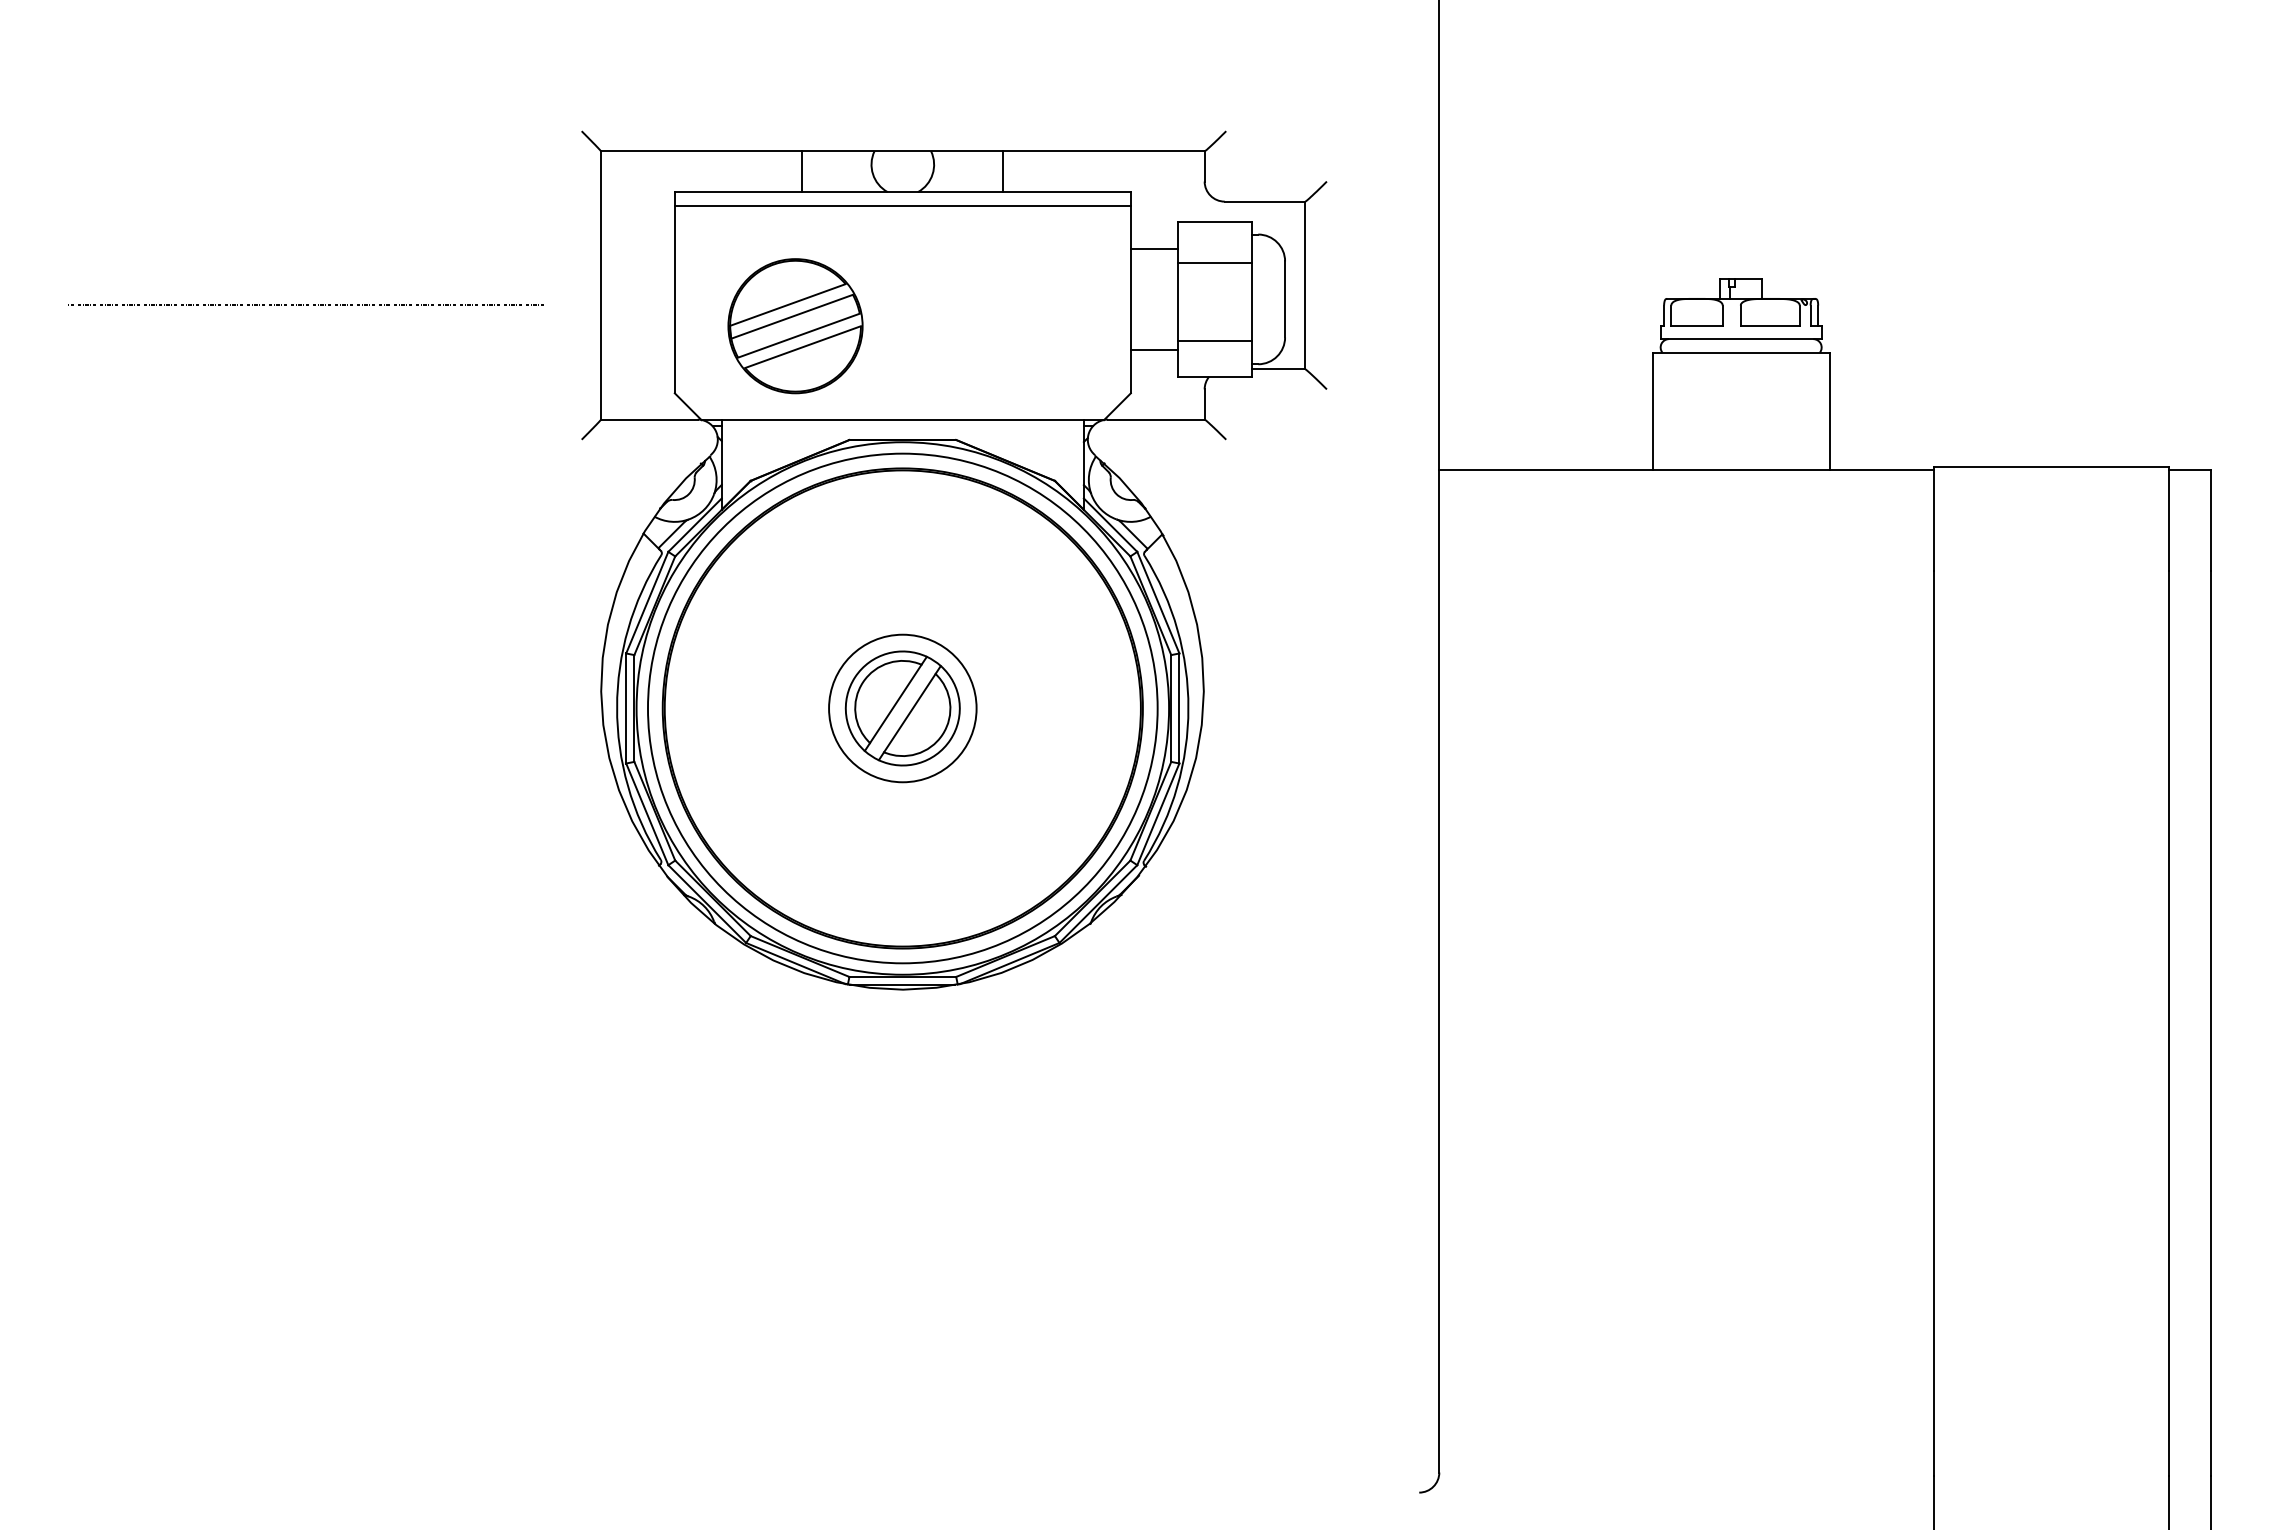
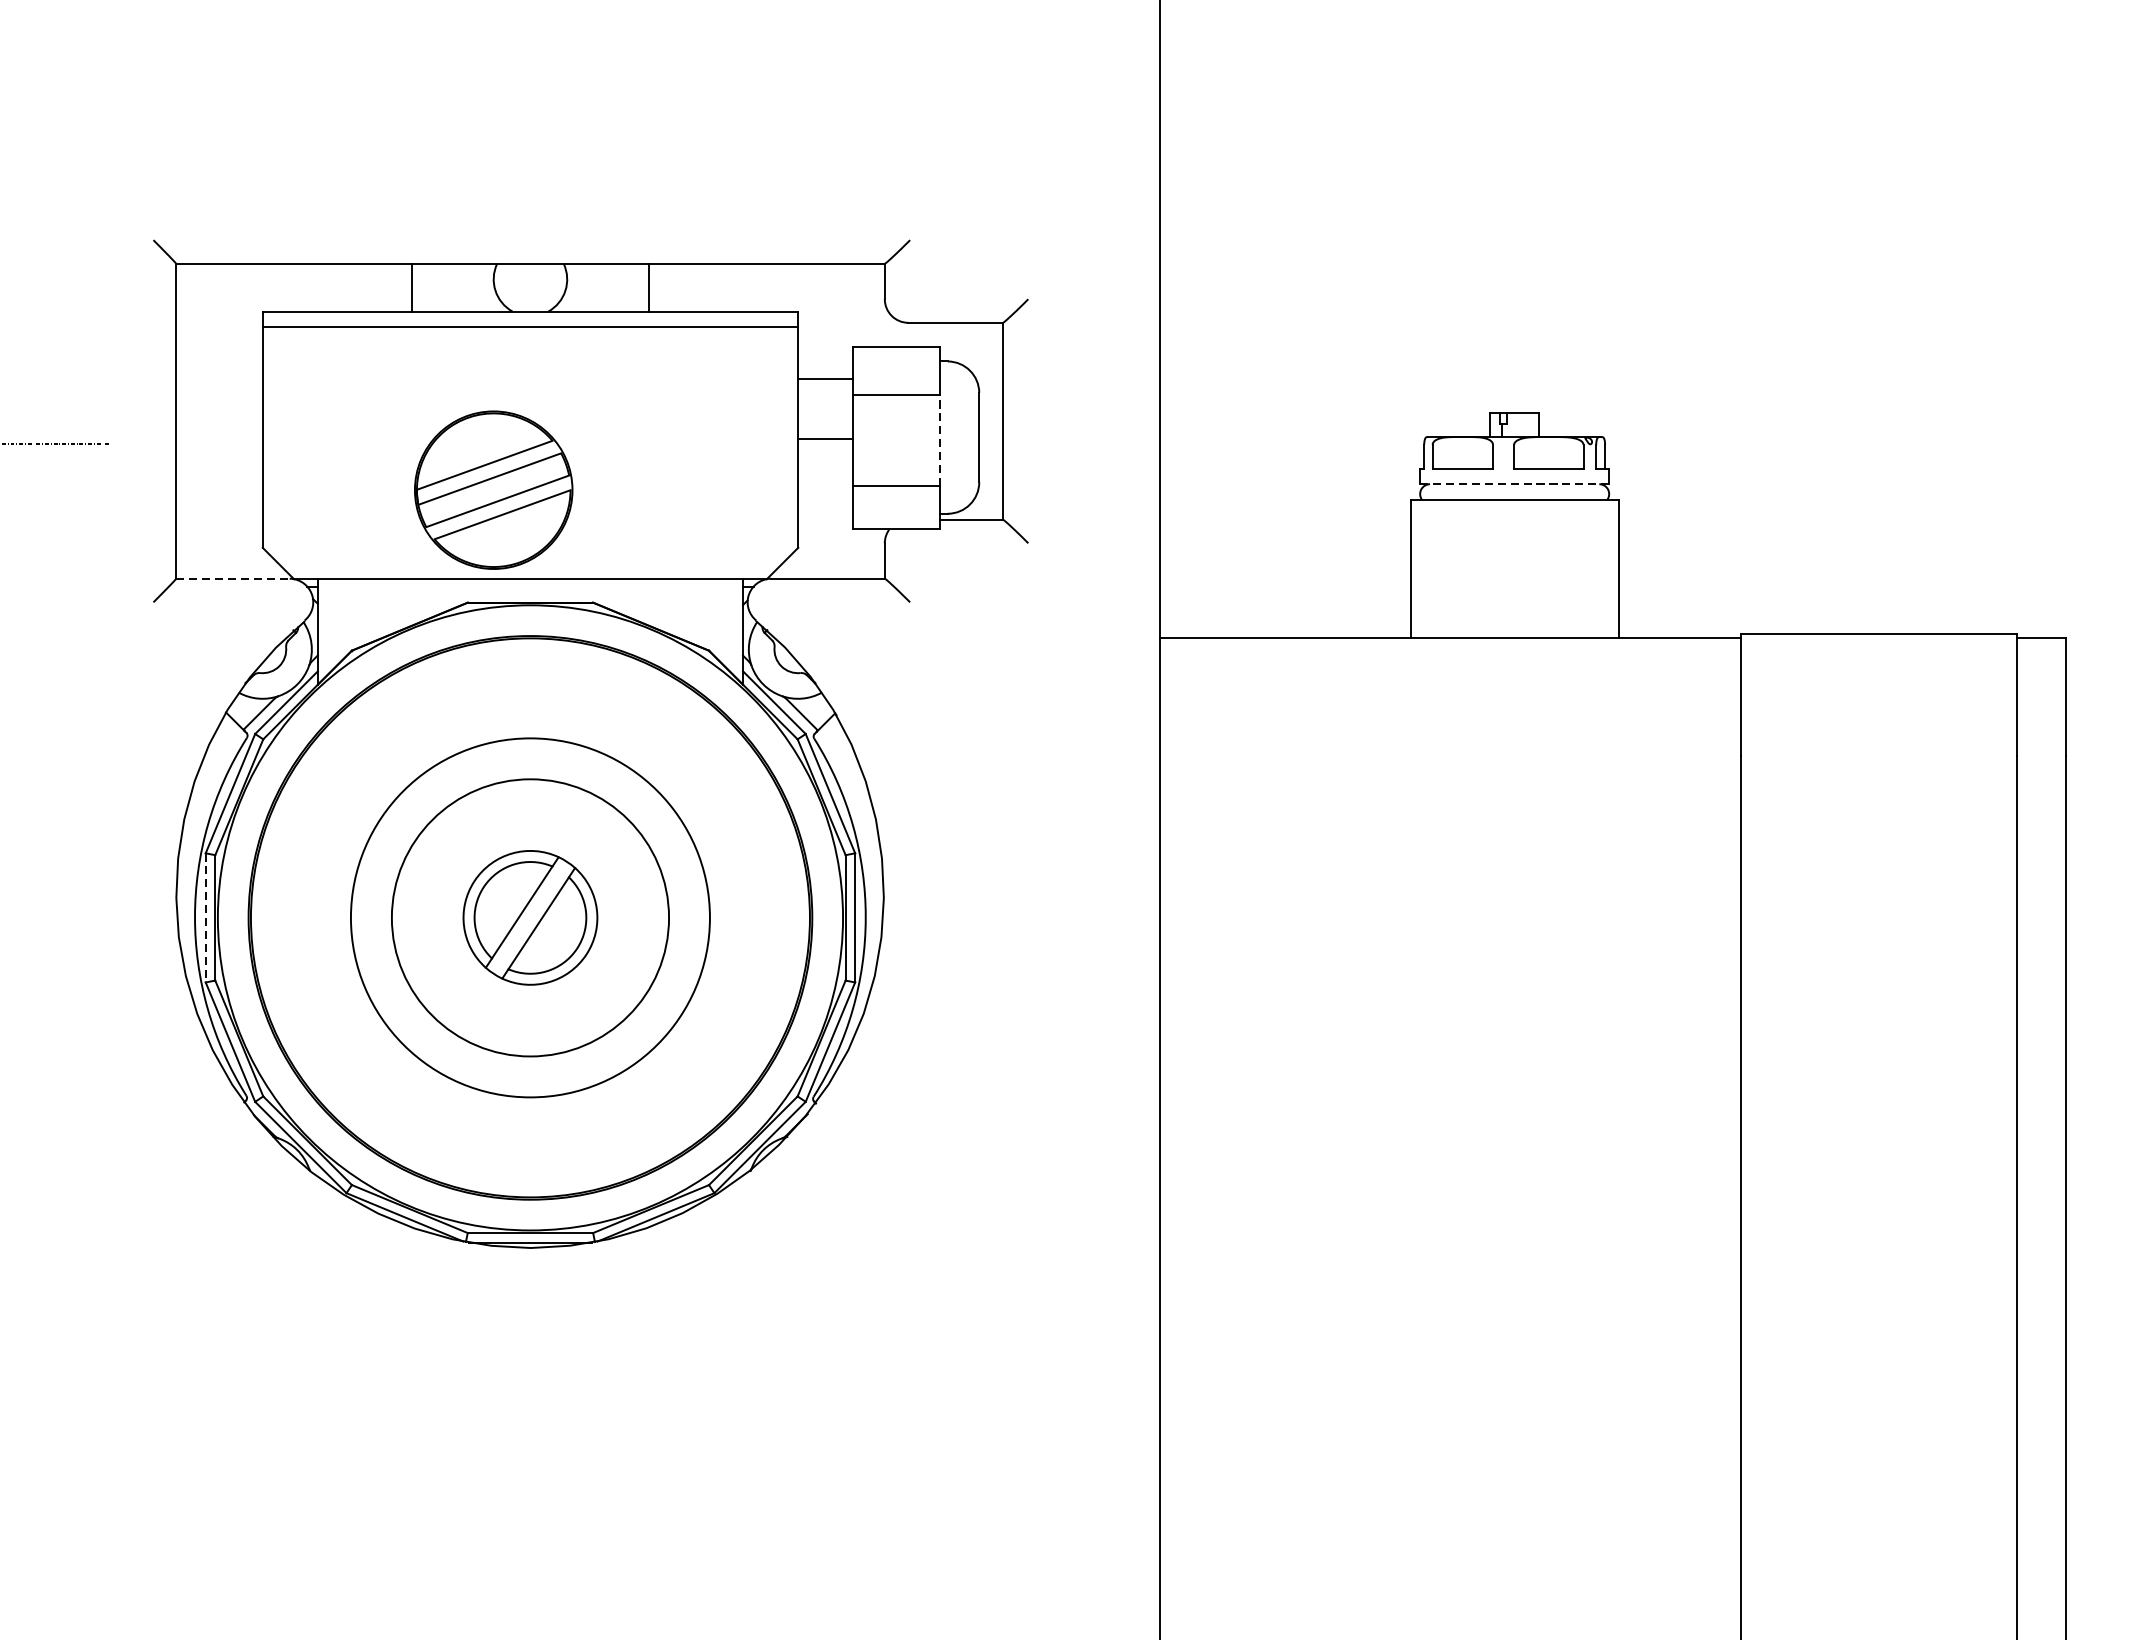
line: (1251, 301) -> (939, 440), solid -> dashed
part: (795, 326) -> (493, 490), moved
line: (1740, 339) -> (1513, 484), solid -> dashed
line: (1153, 349) -> (824, 438), moved
line: (649, 419) -> (233, 578), solid -> dashed
circle: (902, 708) -> (530, 917), size x0.6
circle: (902, 708) -> (530, 917), size x1.6
line: (626, 709) -> (206, 919), solid -> dashed

